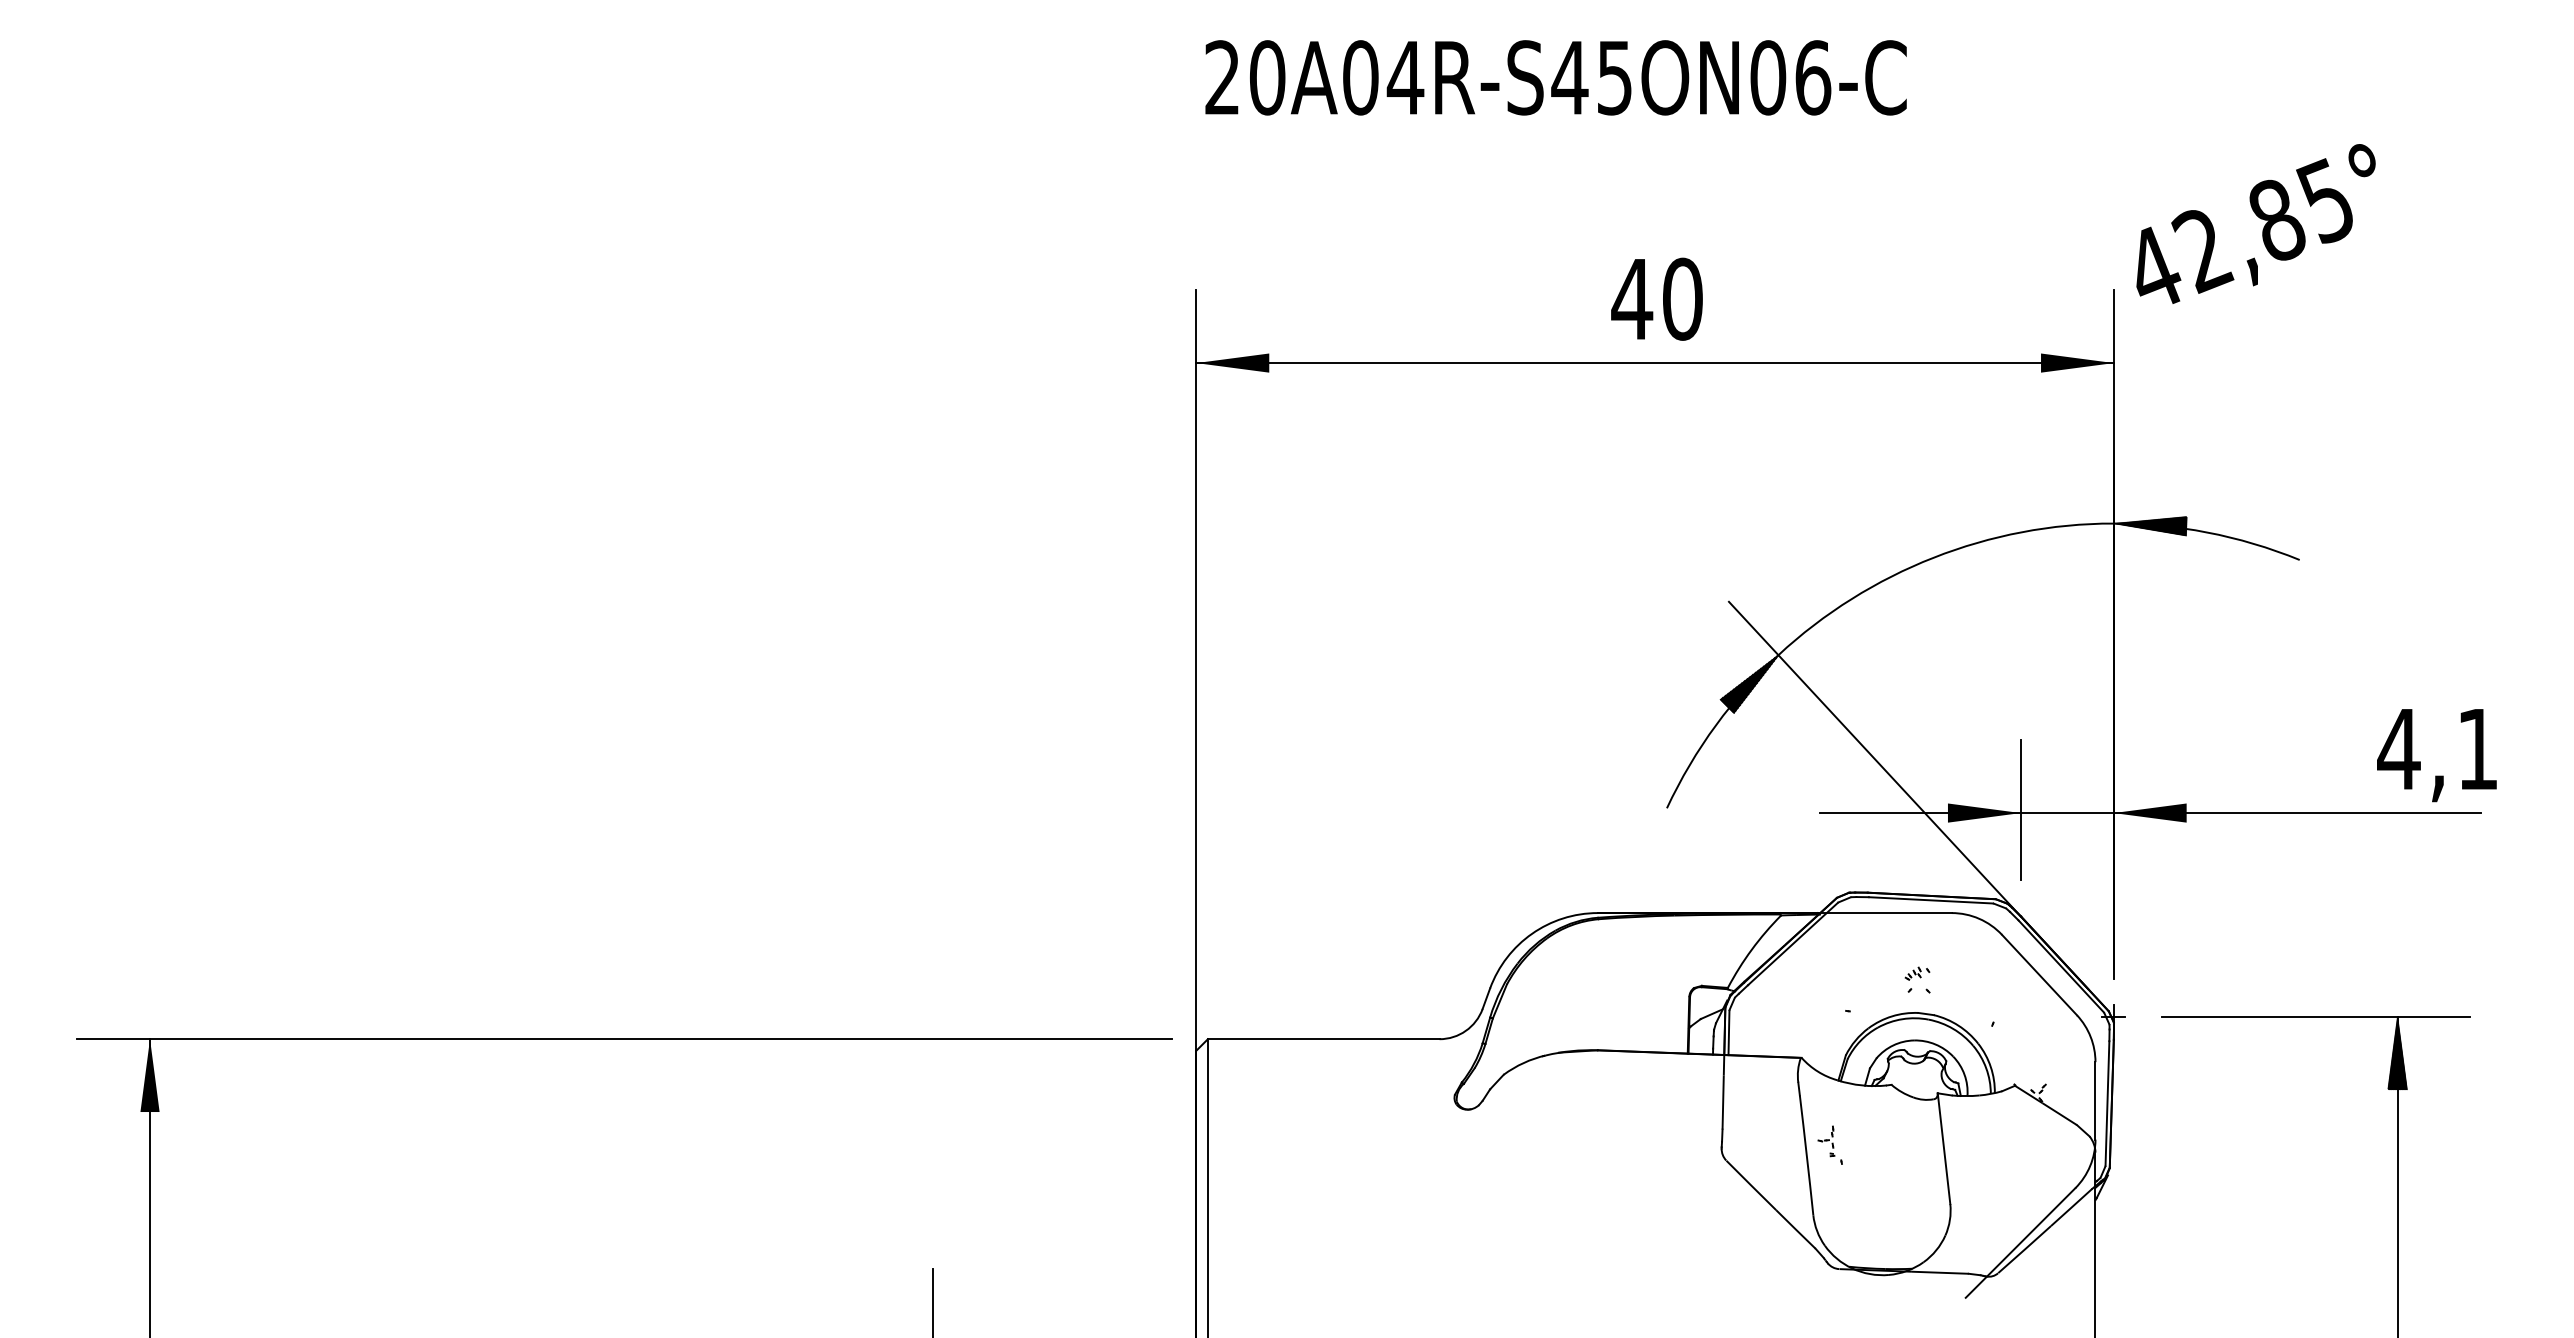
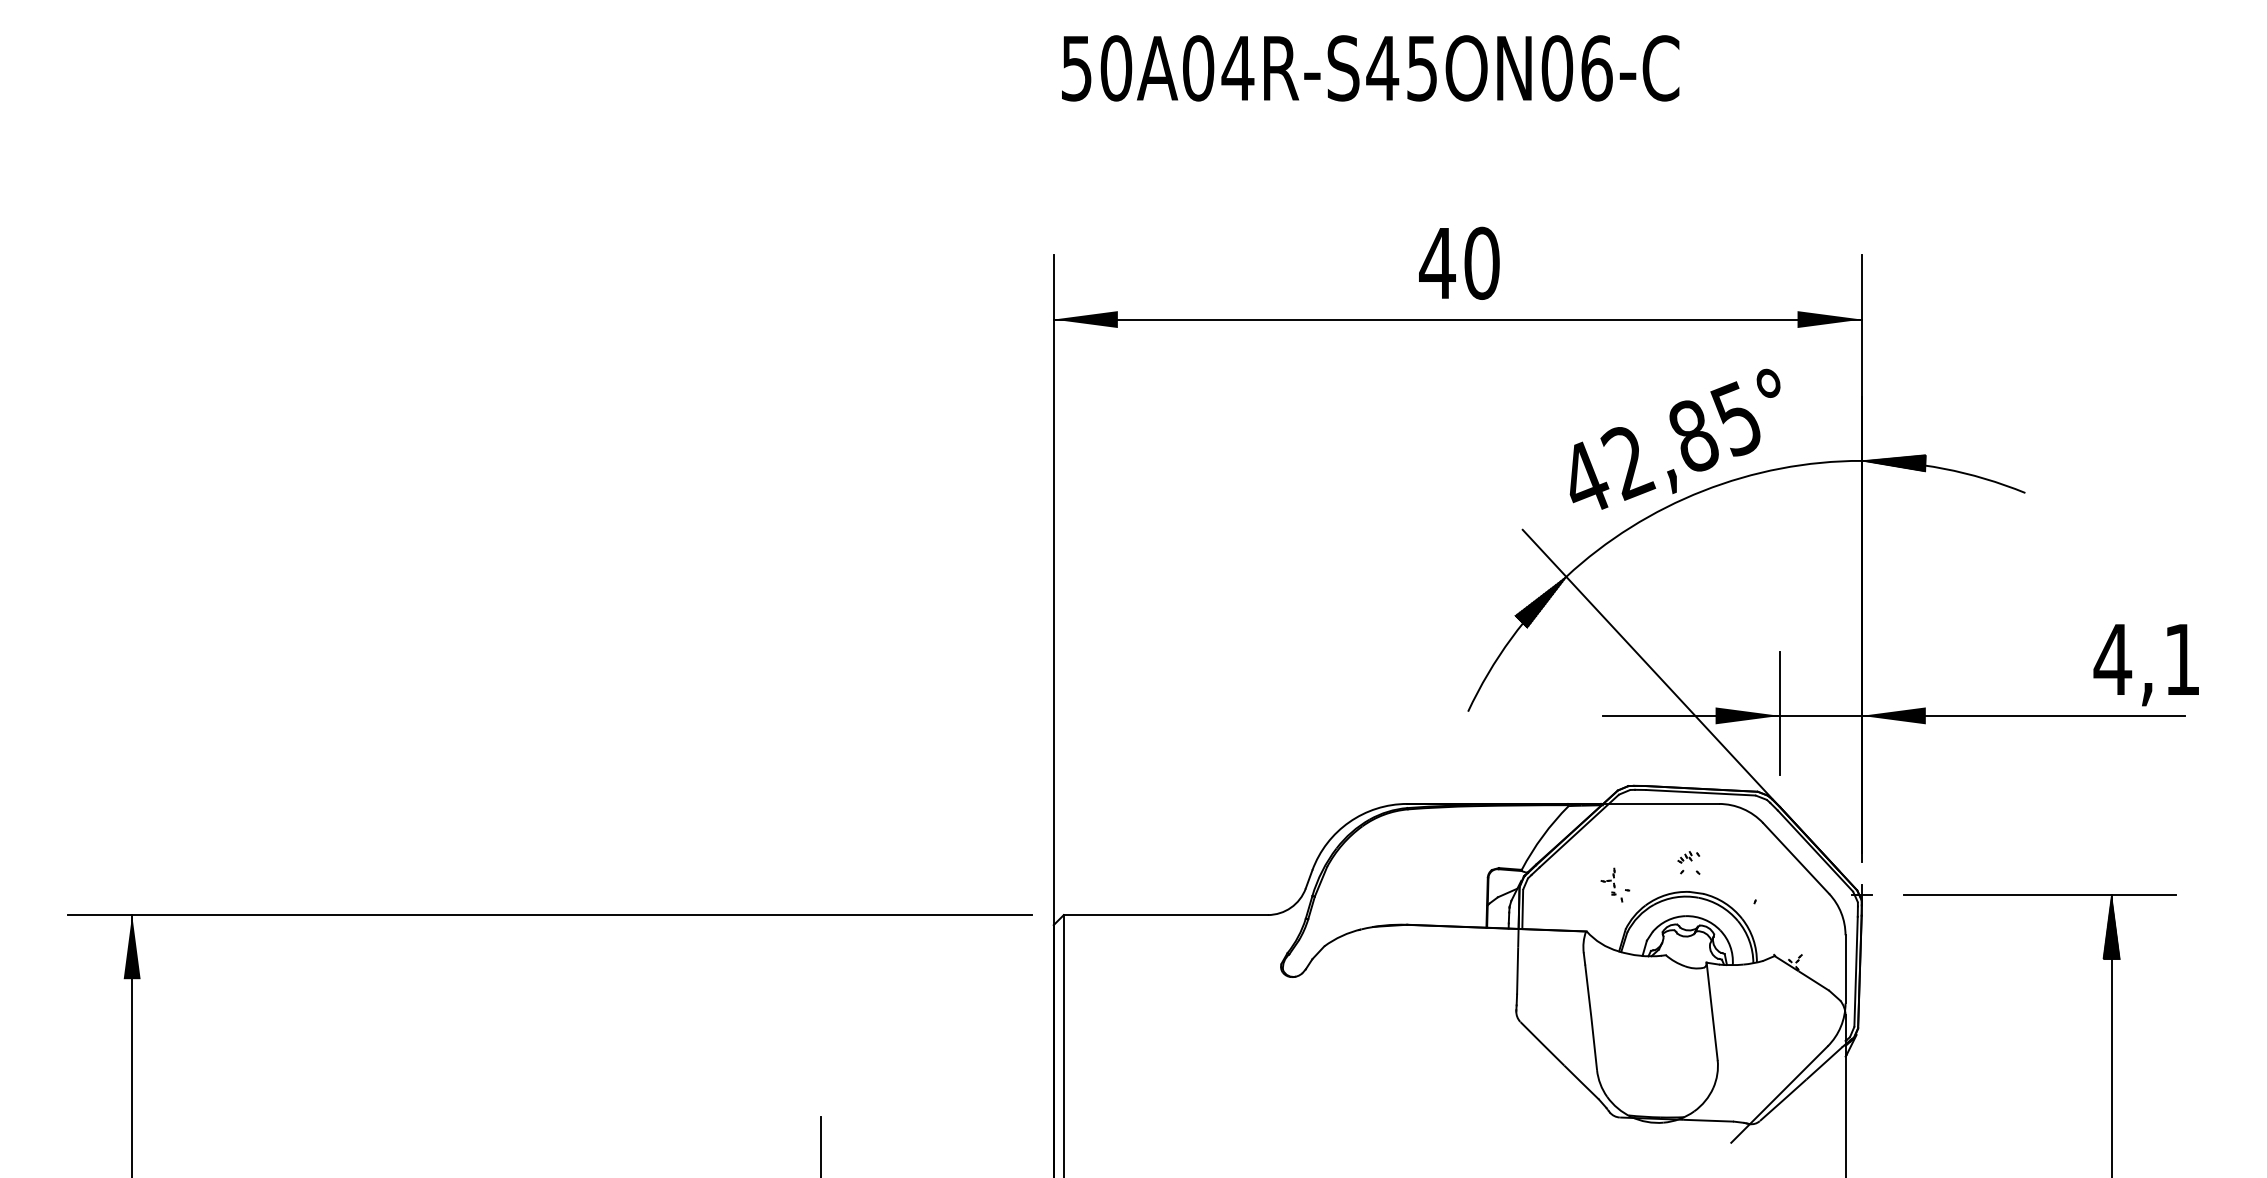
text: (1221, 77) -> (1075, 68), 20A04R-S45ON06-C -> 50A04R-S45ON06-C
text: (2255, 223) -> (1674, 438), moved
part: (1829, 1144) -> (1611, 884), moved

